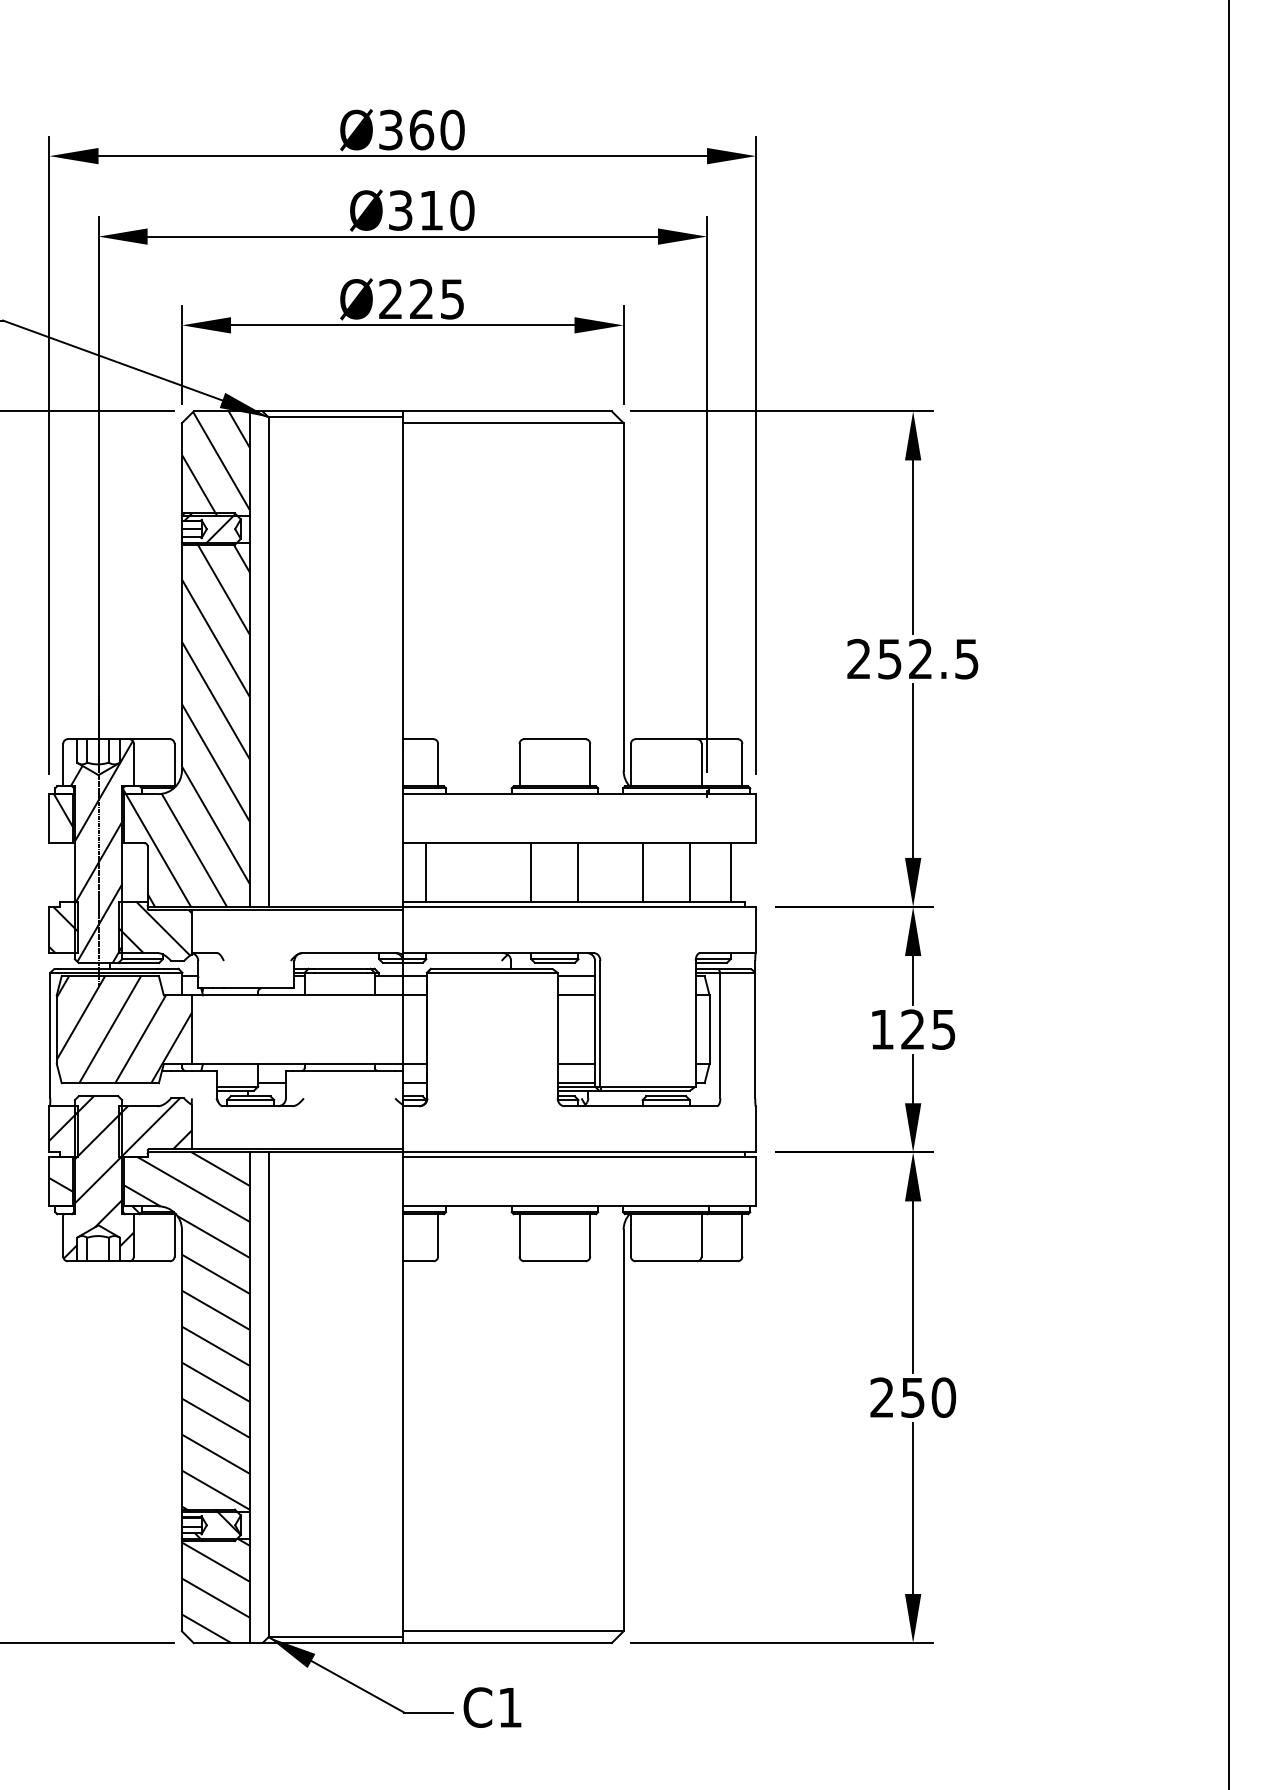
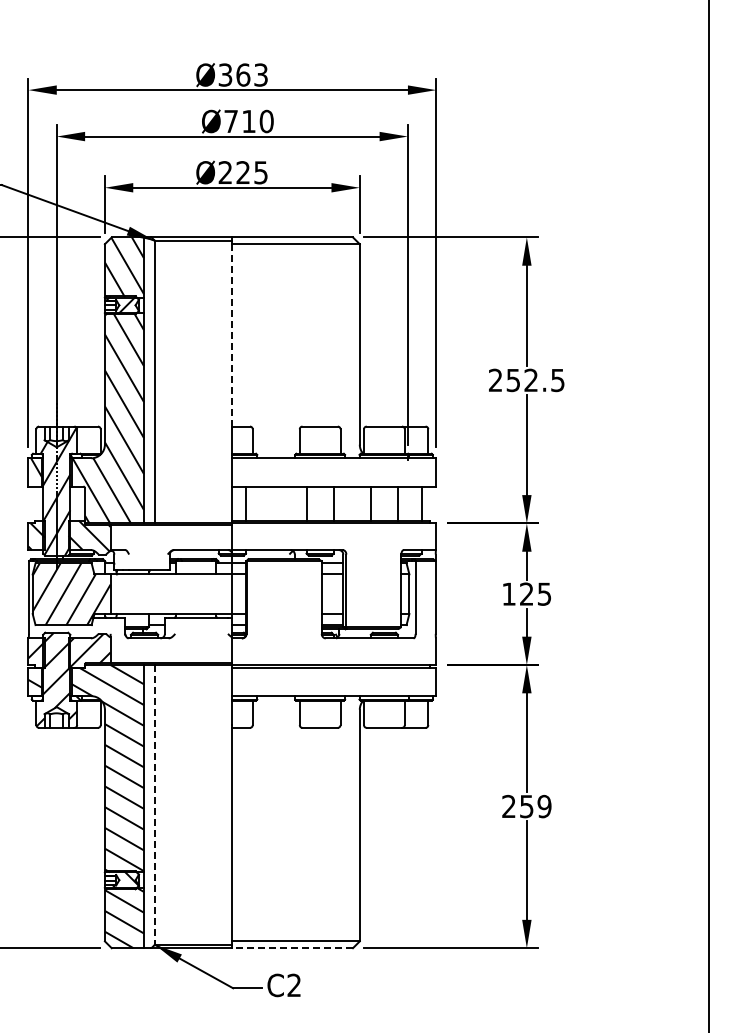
text: (453, 129) -> (261, 74), Ø360 -> Ø363
text: (399, 210) -> (230, 121), Ø310 -> Ø710
line: (403, 581) -> (232, 335), solid -> dashed
line: (267, 1394) -> (154, 804), solid -> dashed
text: (943, 1397) -> (544, 806), 250 -> 259
line: (506, 1643) -> (292, 948), solid -> dashed
text: (508, 1705) -> (293, 984), C1 -> C2

